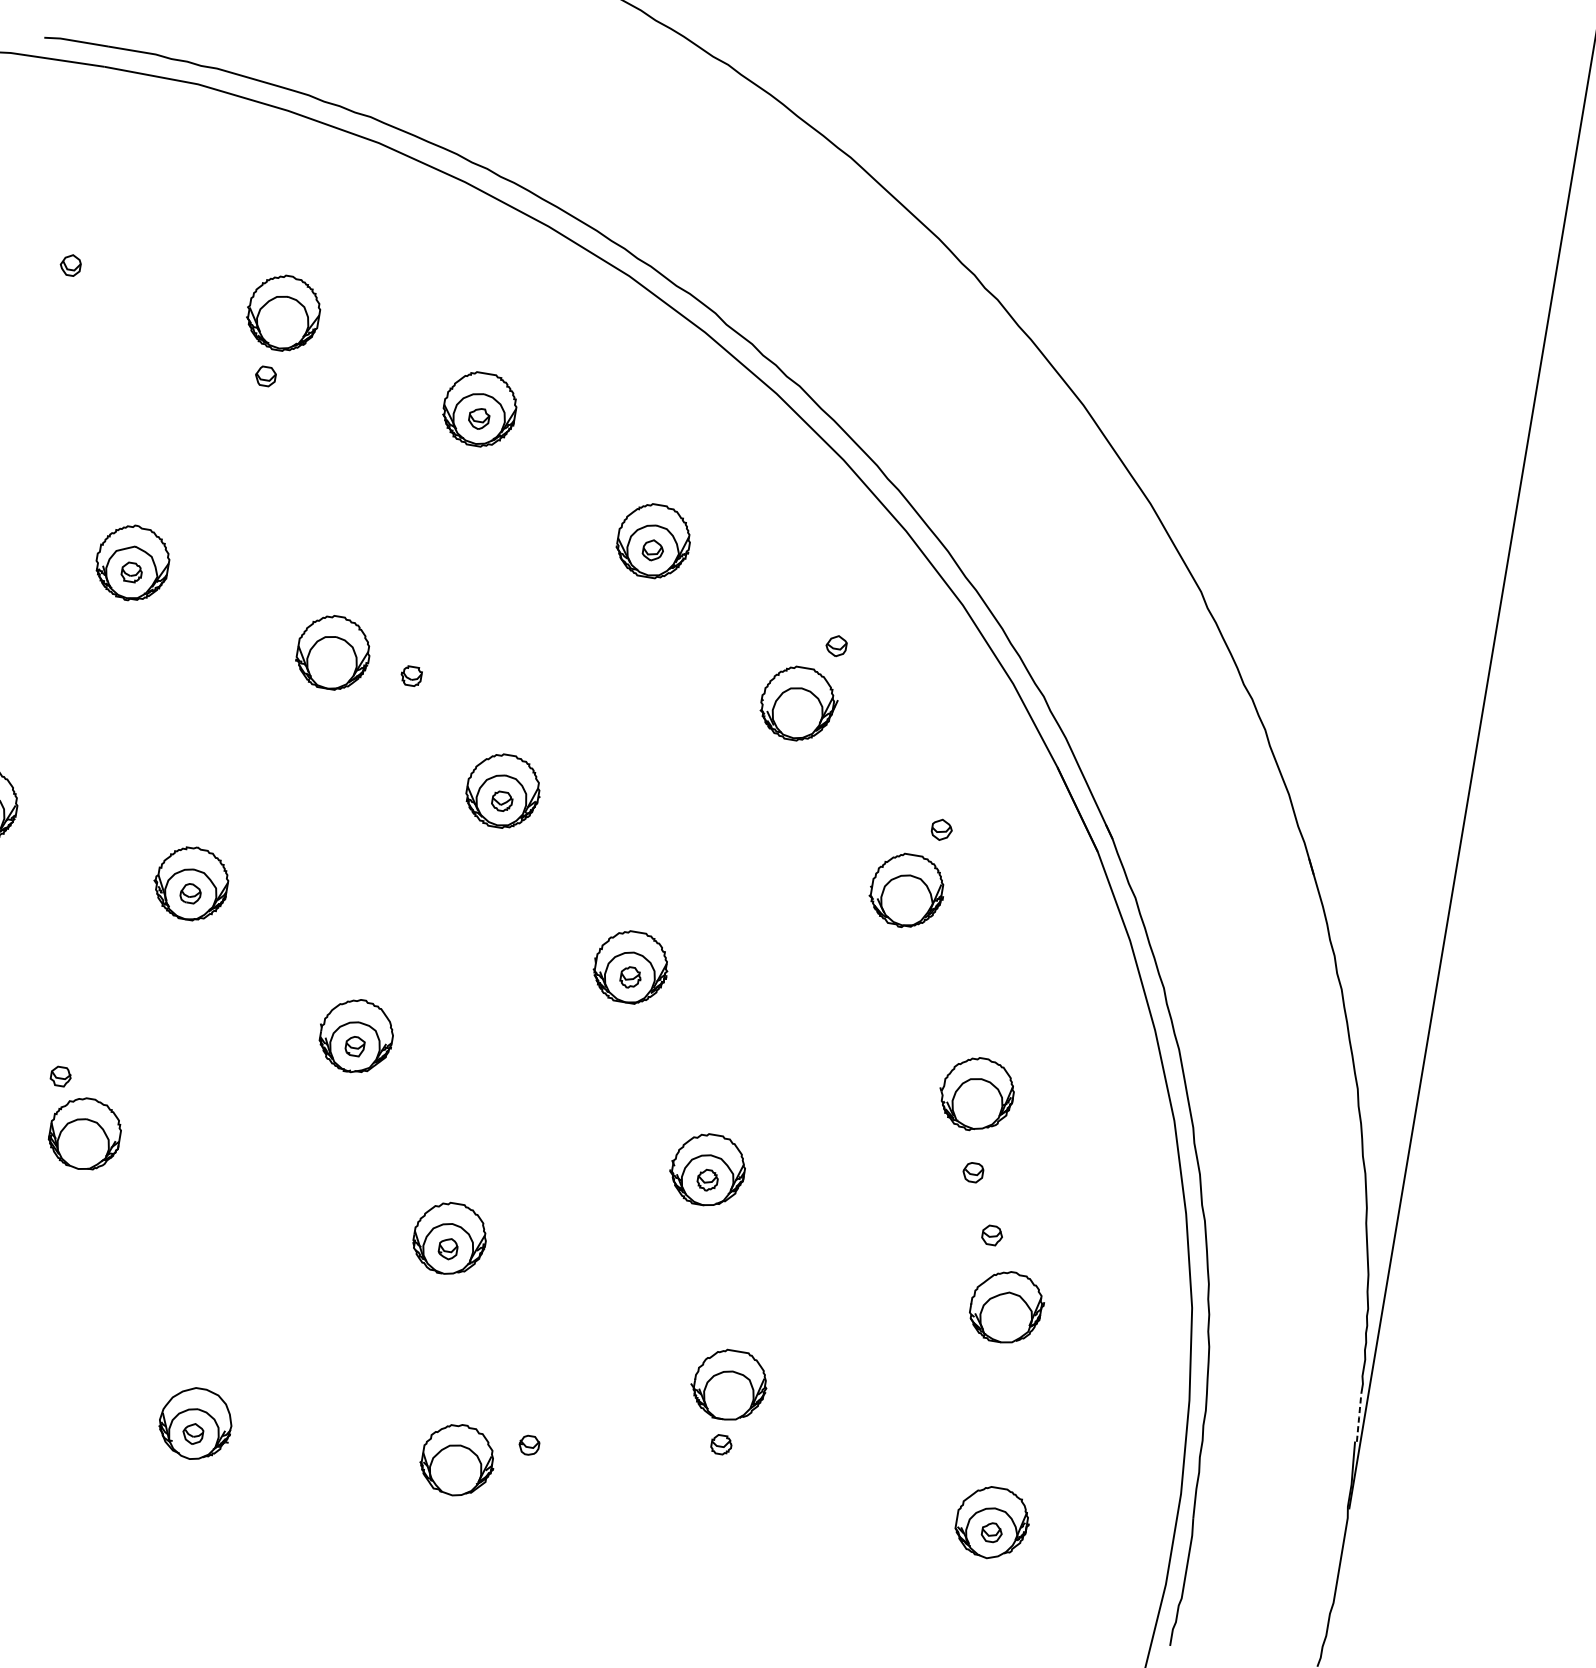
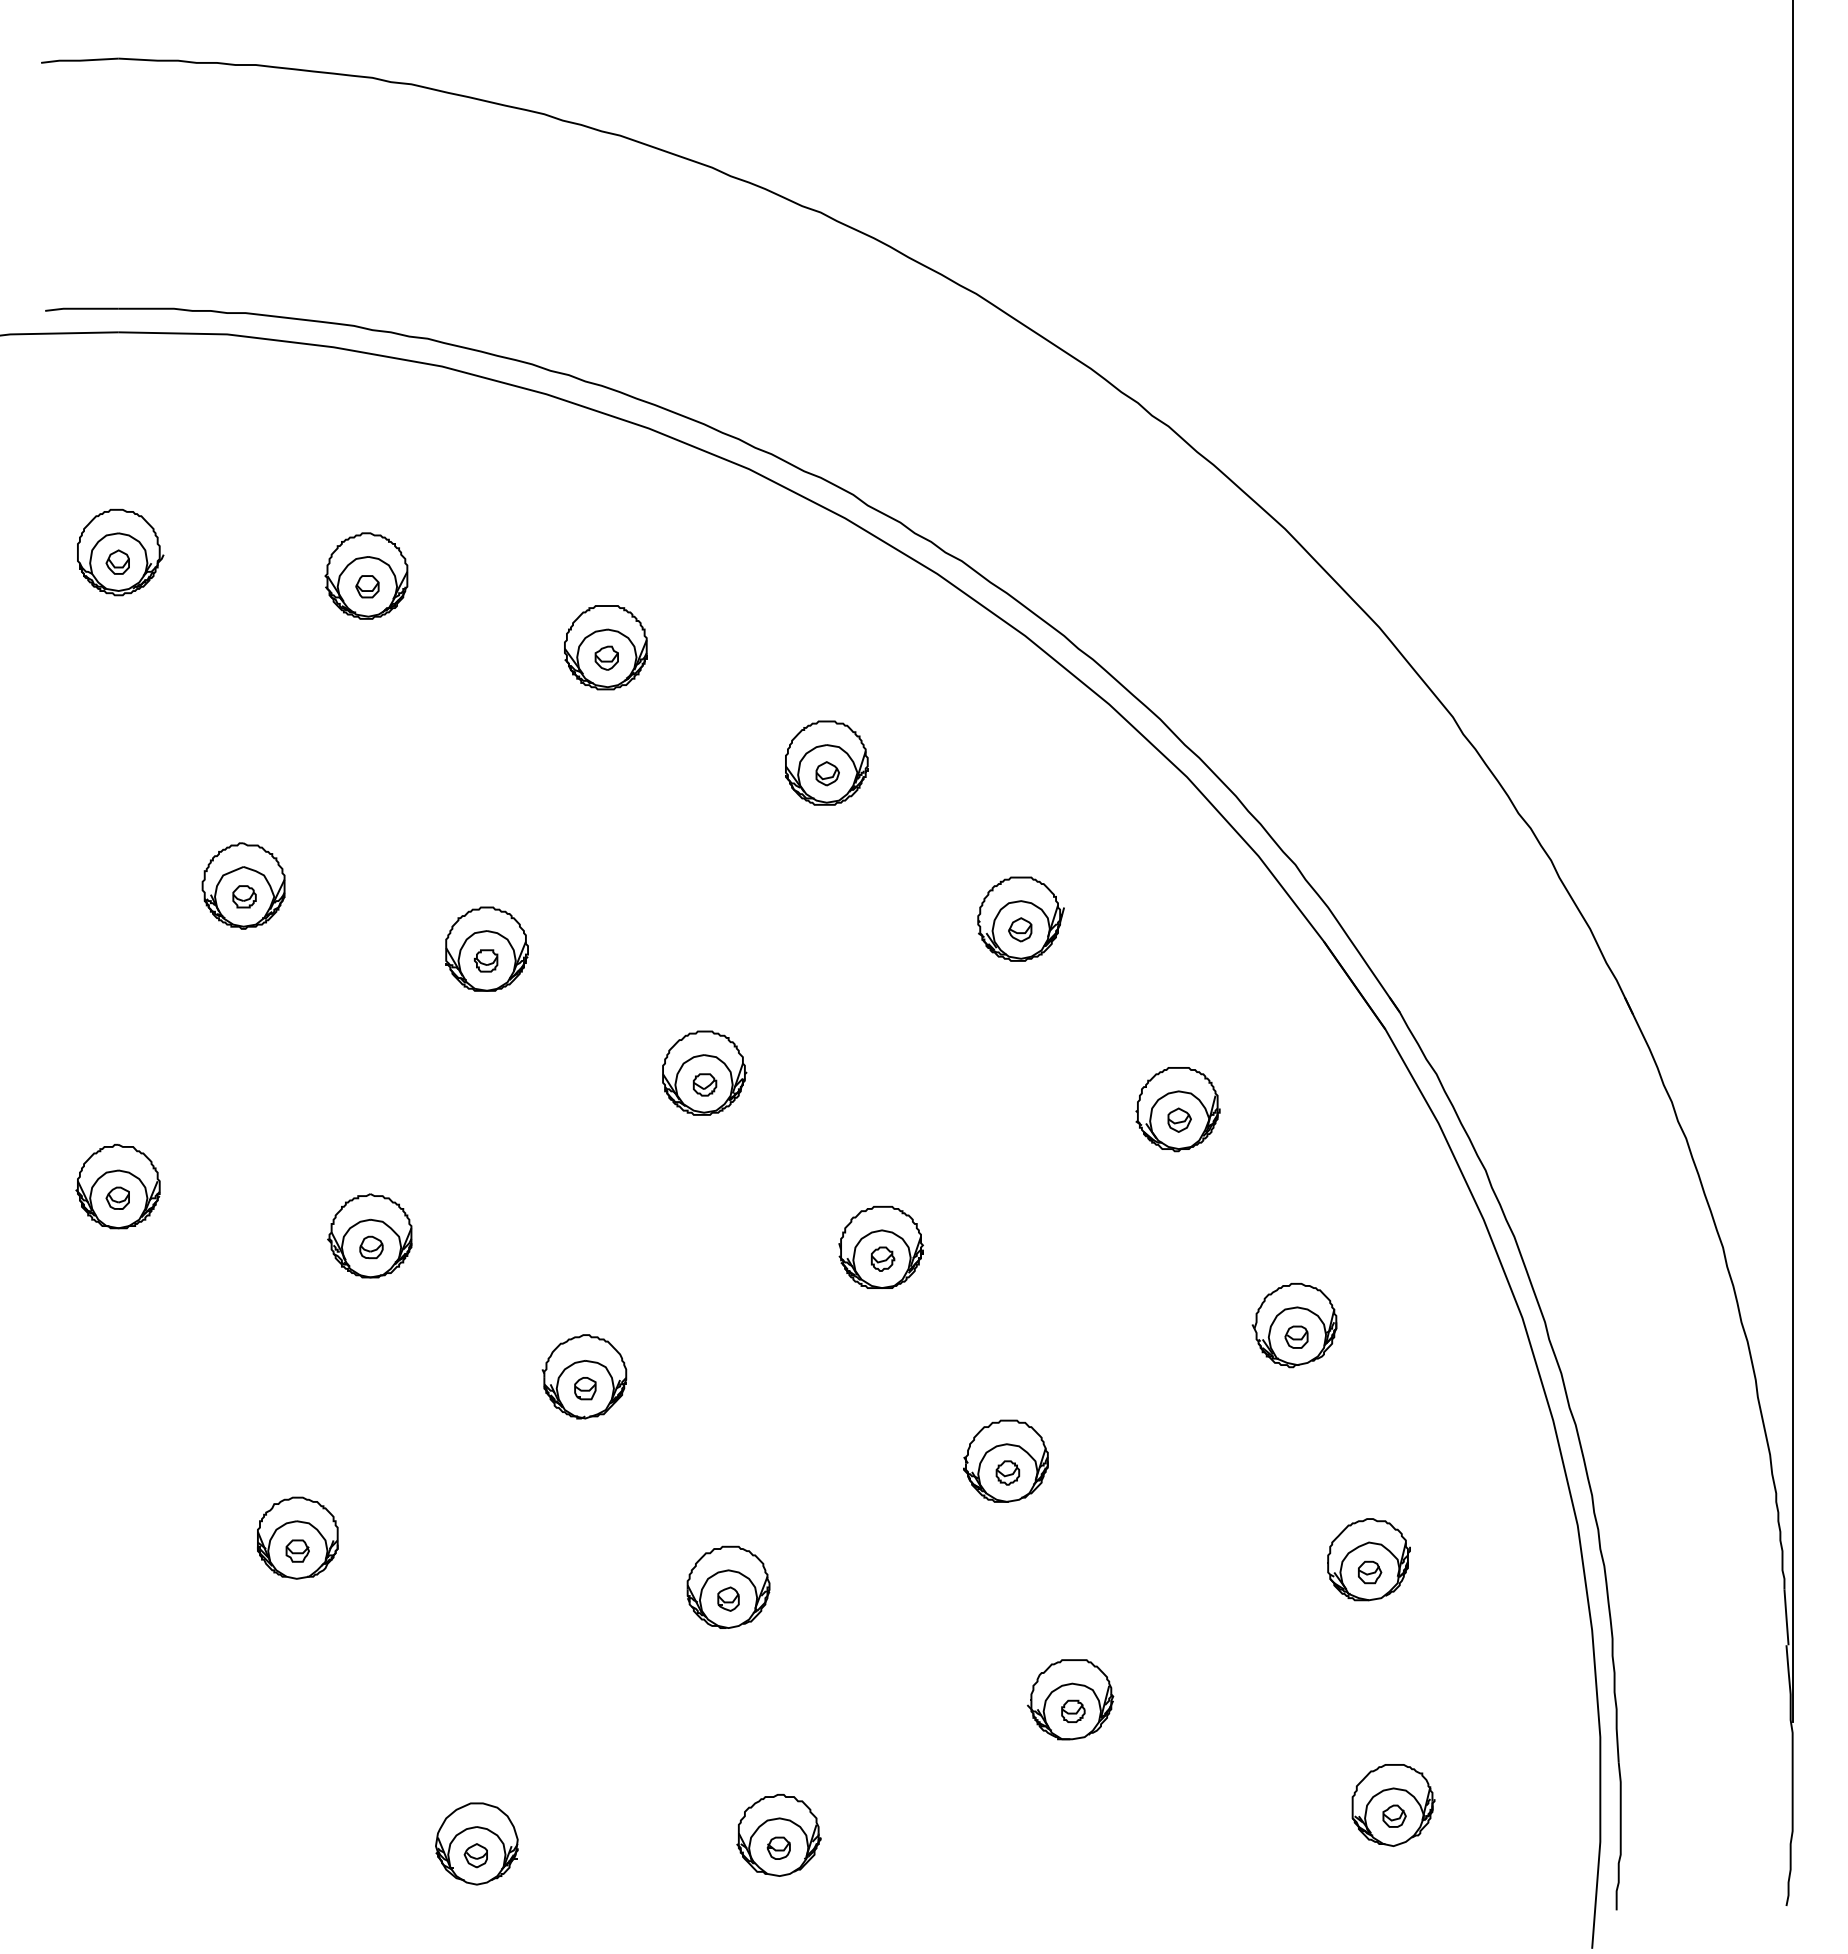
part: (74, 257) -> (120, 552), added
part: (265, 376) -> (367, 586), moved
part: (836, 645) -> (1020, 929), moved
part: (410, 675) -> (485, 960), moved
part: (941, 829) -> (1179, 1119), moved
part: (60, 1076) -> (297, 1550), moved
part: (973, 1171) -> (1296, 1336), moved
part: (992, 1235) -> (1370, 1572), moved
line: (1359, 1417) -> (1786, 1617), dashed -> solid
part: (529, 1444) -> (778, 1847), moved
part: (721, 1444) -> (1073, 1710), moved

